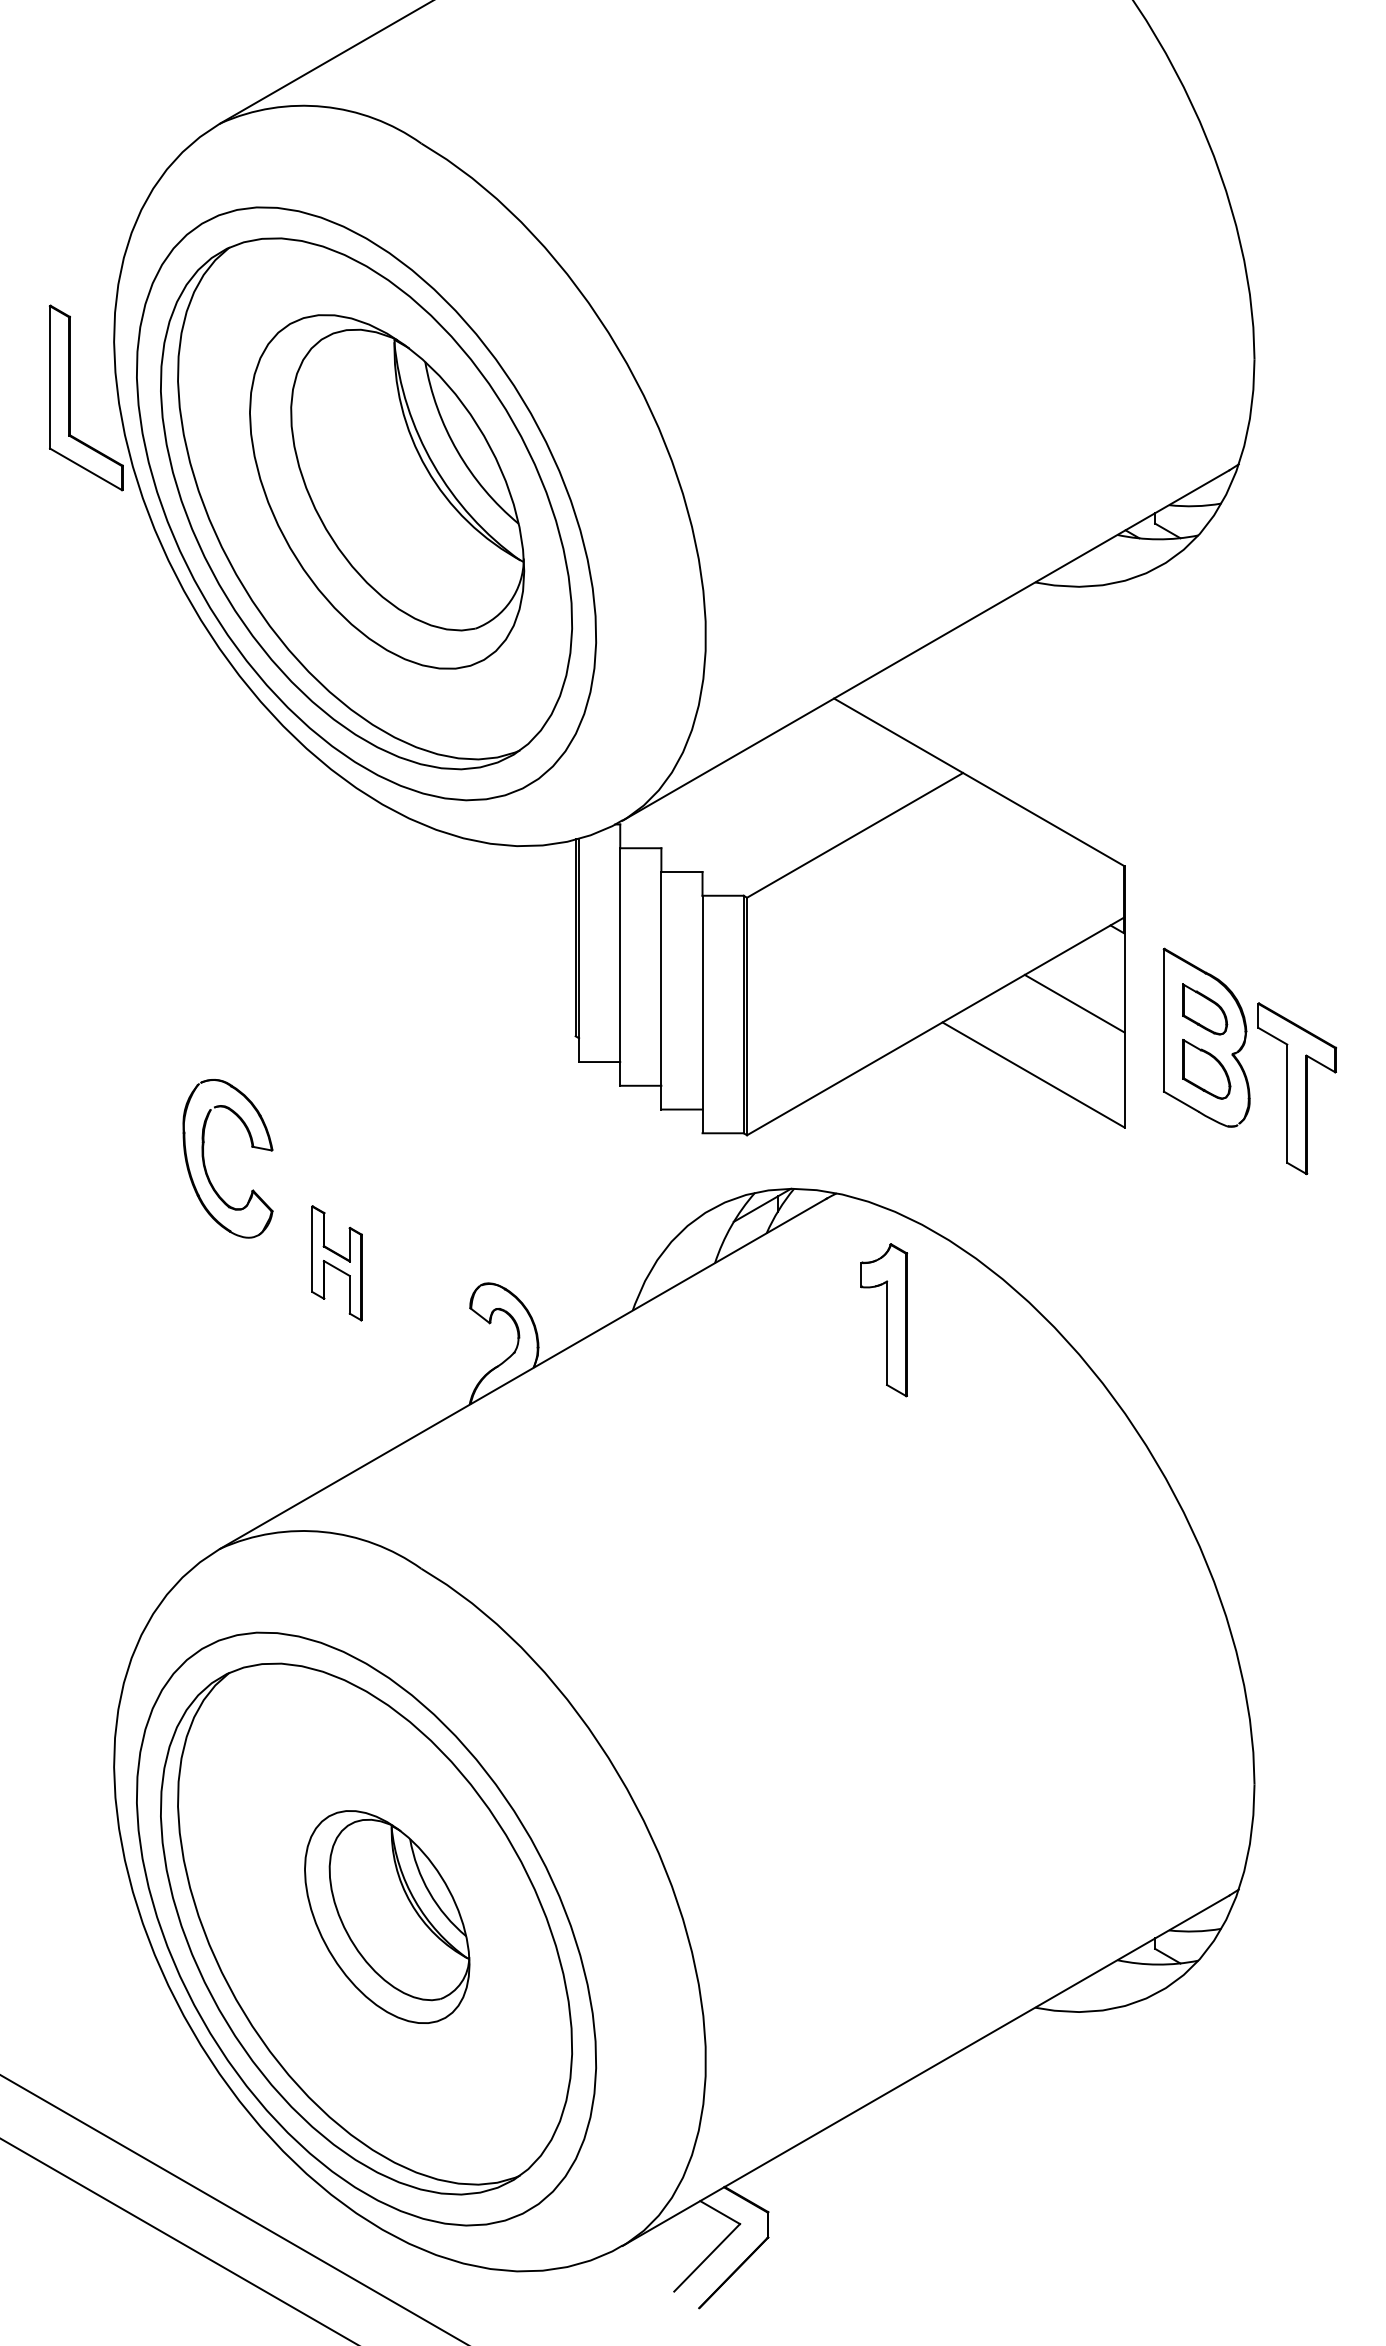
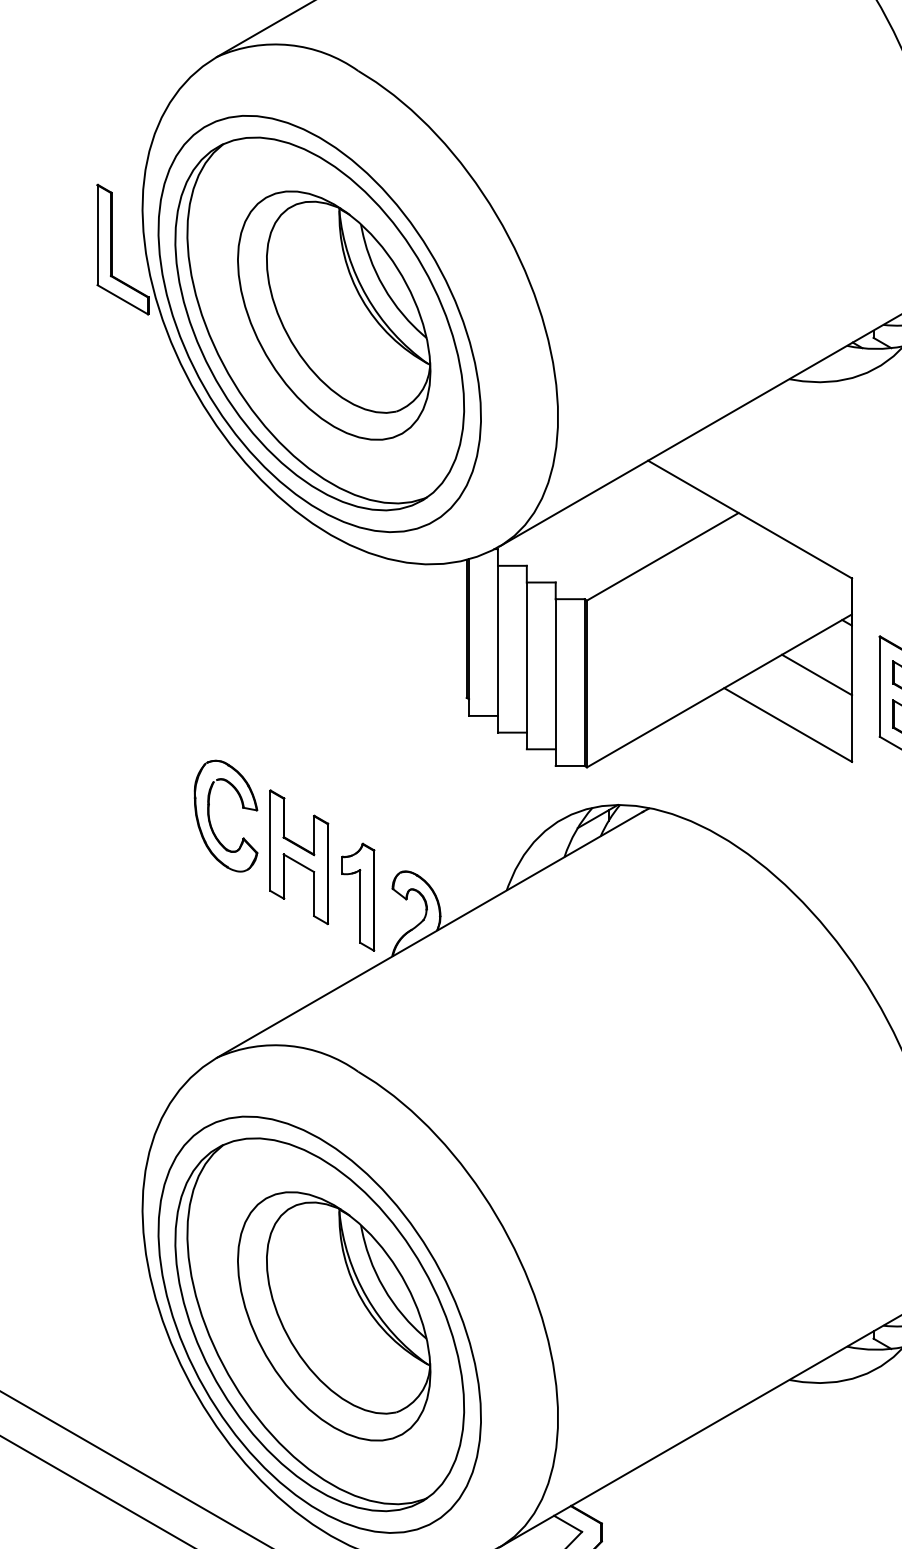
part: (205, 1163) -> (210, 819), moved
part: (336, 1263) -> (298, 857), size x1.67
part: (884, 1320) -> (358, 897), moved
part: (387, 1916) -> (334, 1315), size x1.67

